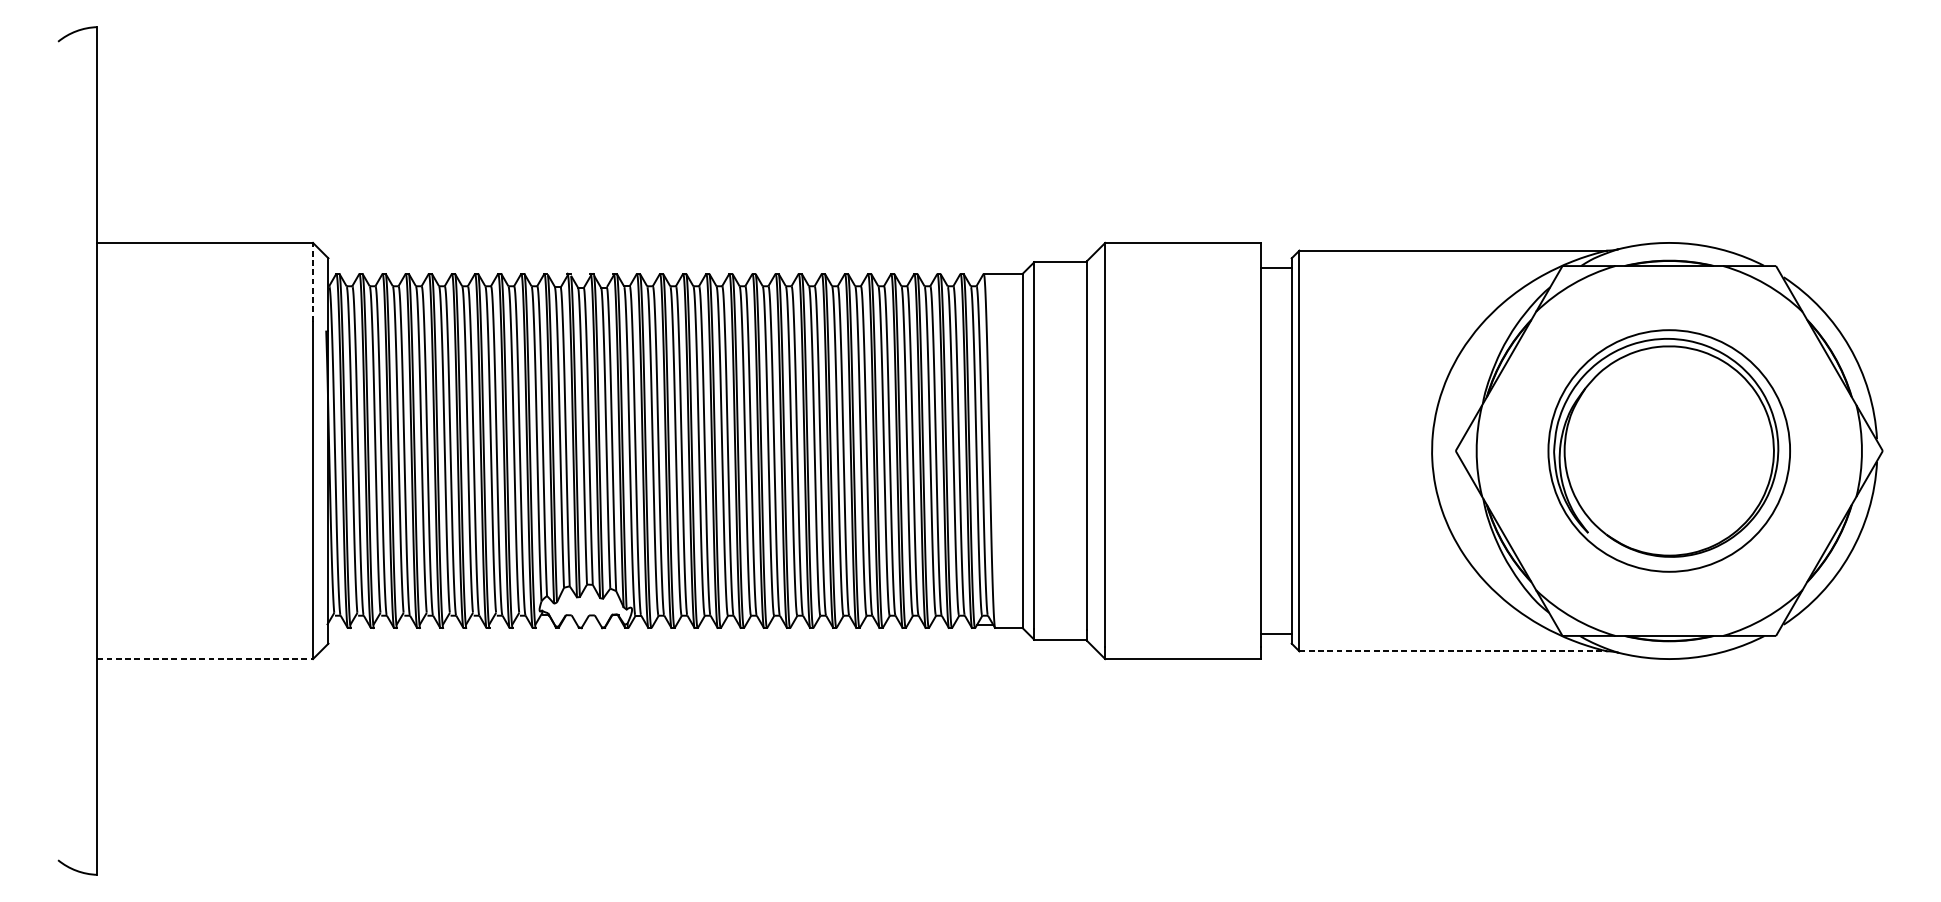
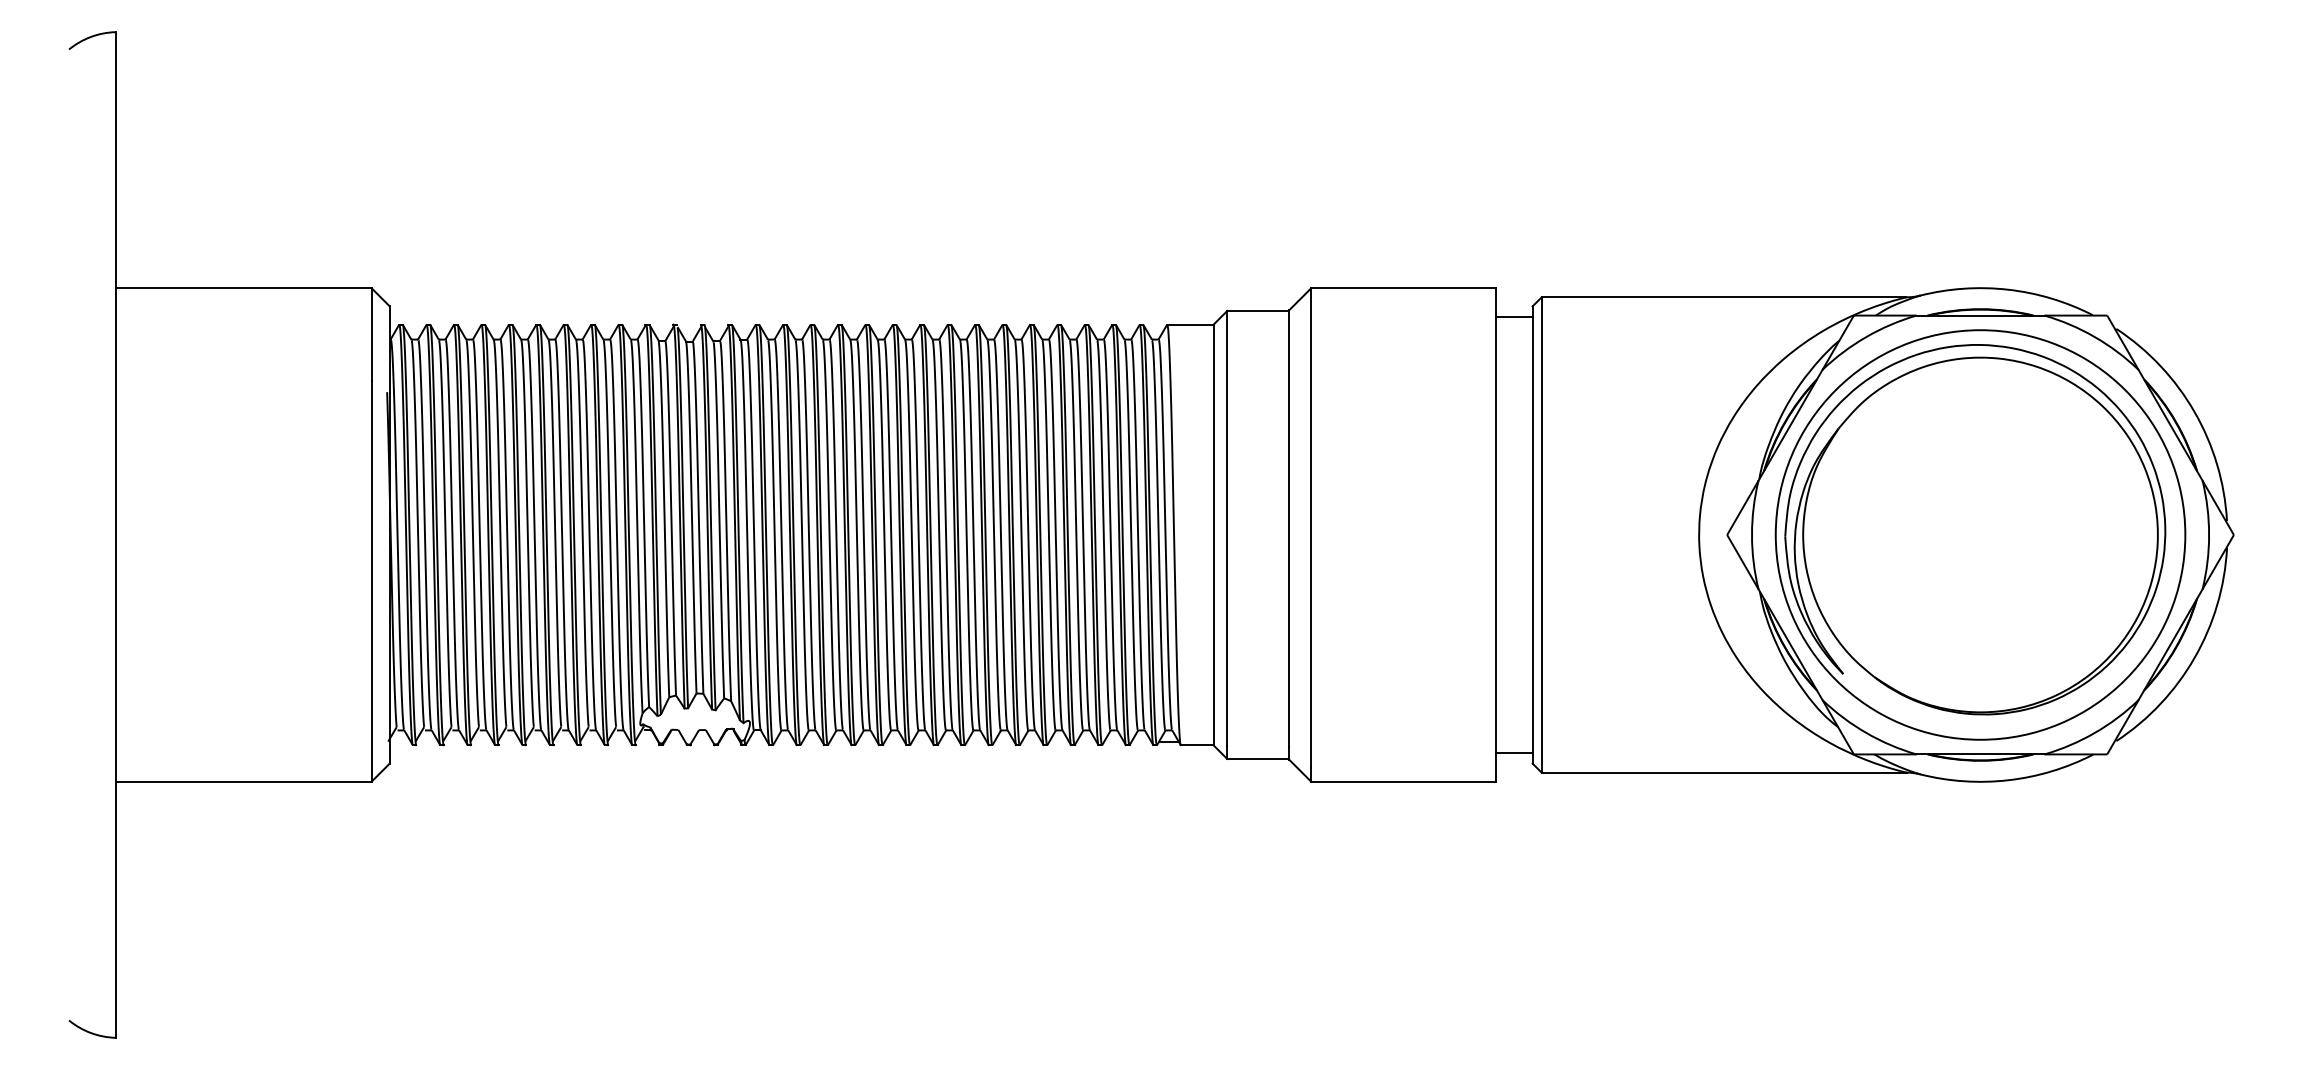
line: (313, 281) -> (371, 334), dashed -> solid
part: (1669, 450) -> (1980, 534), size x1.43
line: (1453, 651) -> (1724, 772), dashed -> solid
line: (205, 658) -> (243, 781), dashed -> solid

